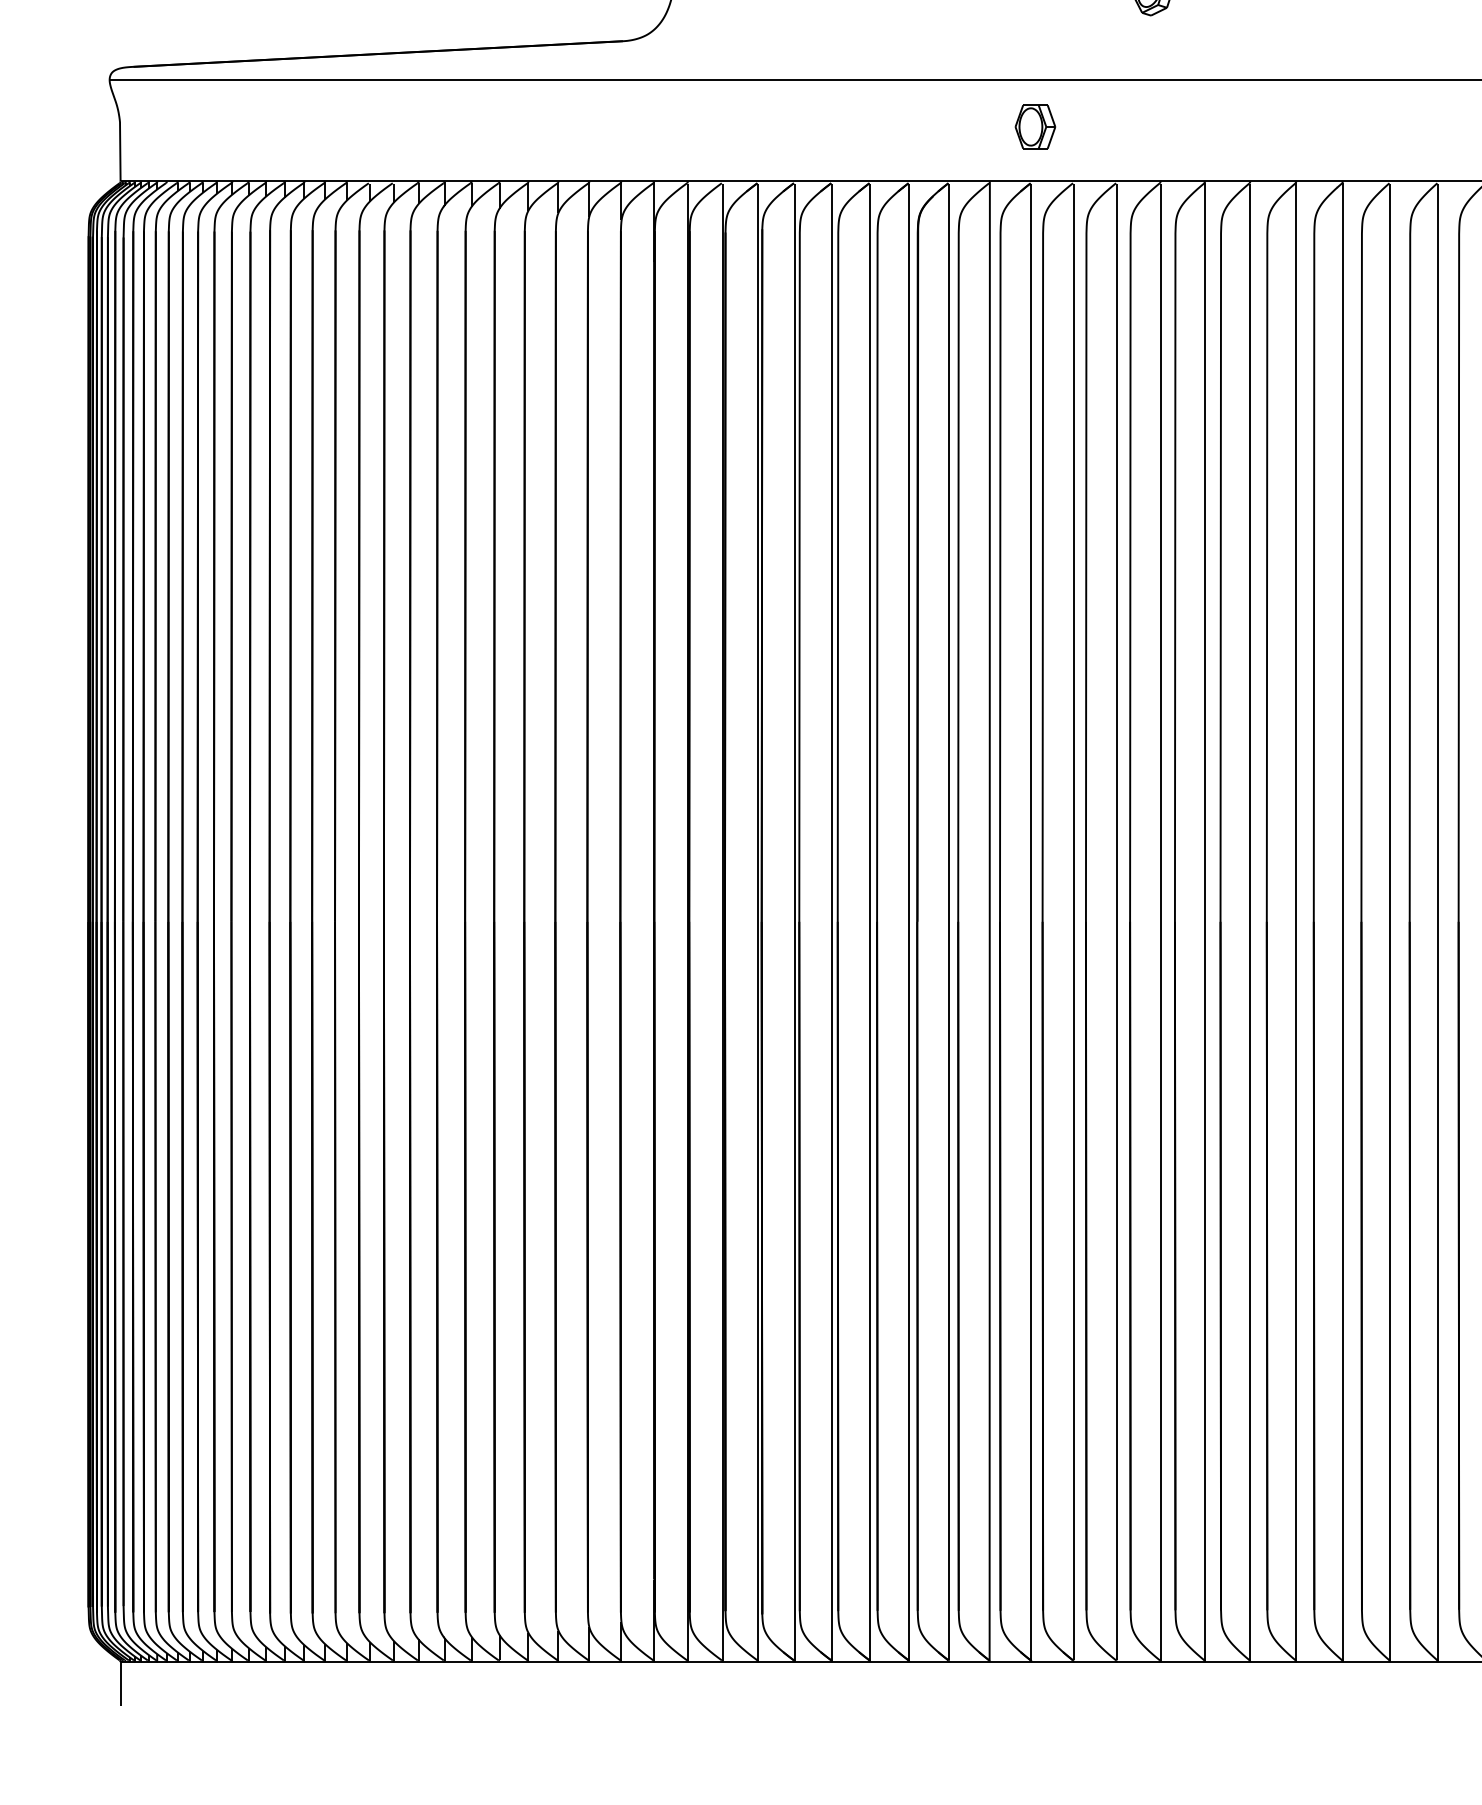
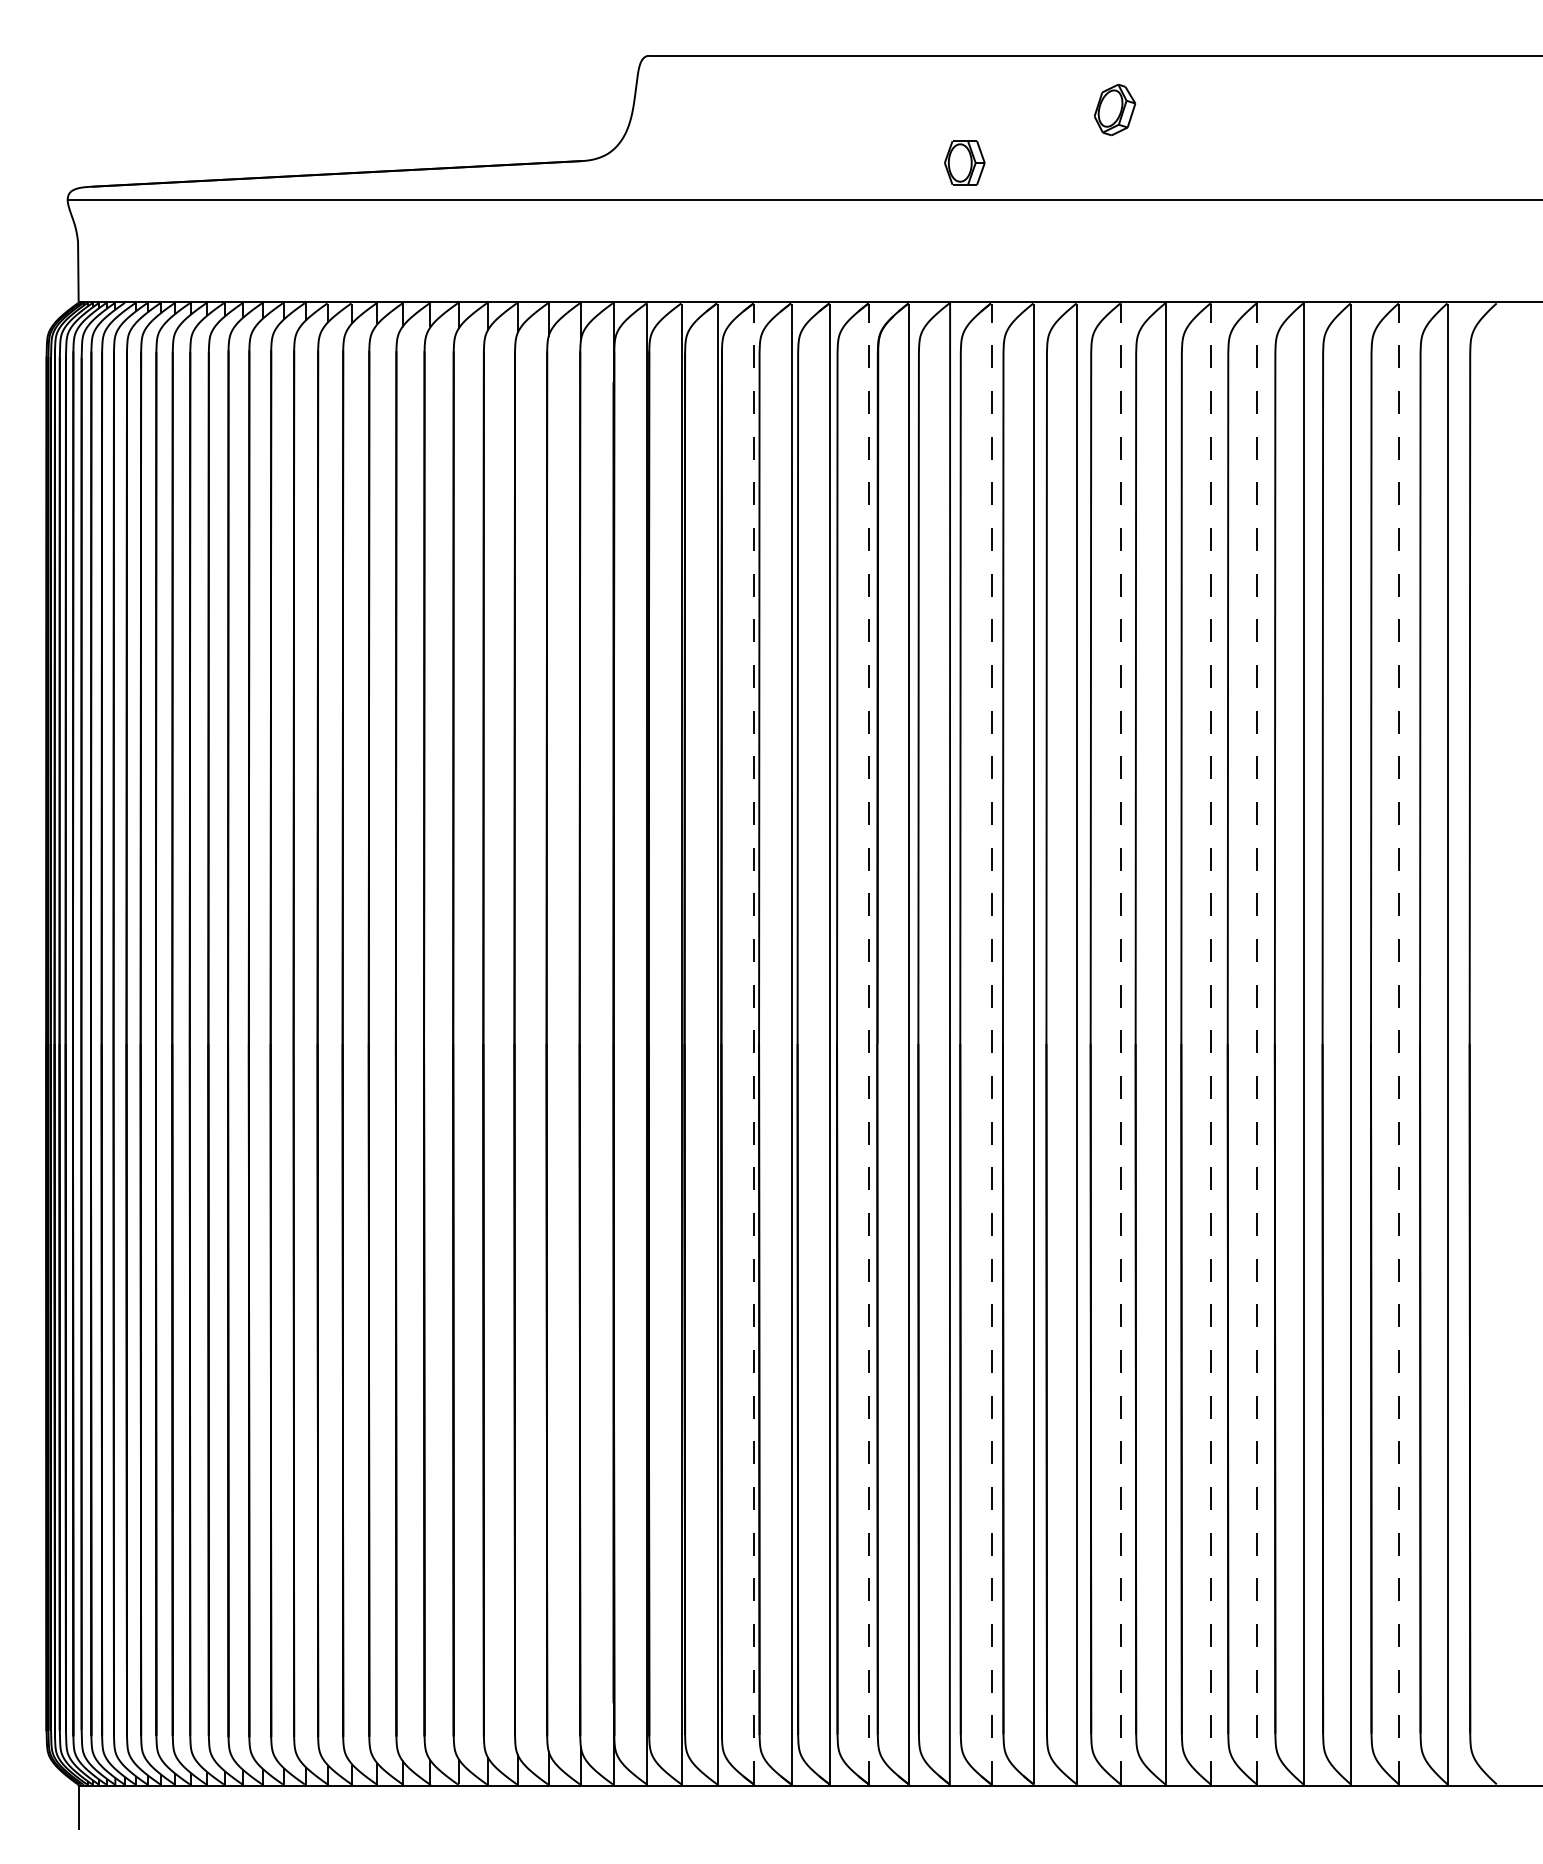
part: (1035, 126) -> (964, 162), moved
line: (794, 921) -> (754, 1043), solid -> dashed
line: (909, 921) -> (869, 1043), solid -> dashed
line: (1031, 921) -> (991, 1043), solid -> dashed
line: (1160, 921) -> (1121, 1043), solid -> dashed
line: (1250, 921) -> (1211, 1043), solid -> dashed
line: (1296, 921) -> (1257, 1043), solid -> dashed
line: (1438, 921) -> (1399, 1043), solid -> dashed

